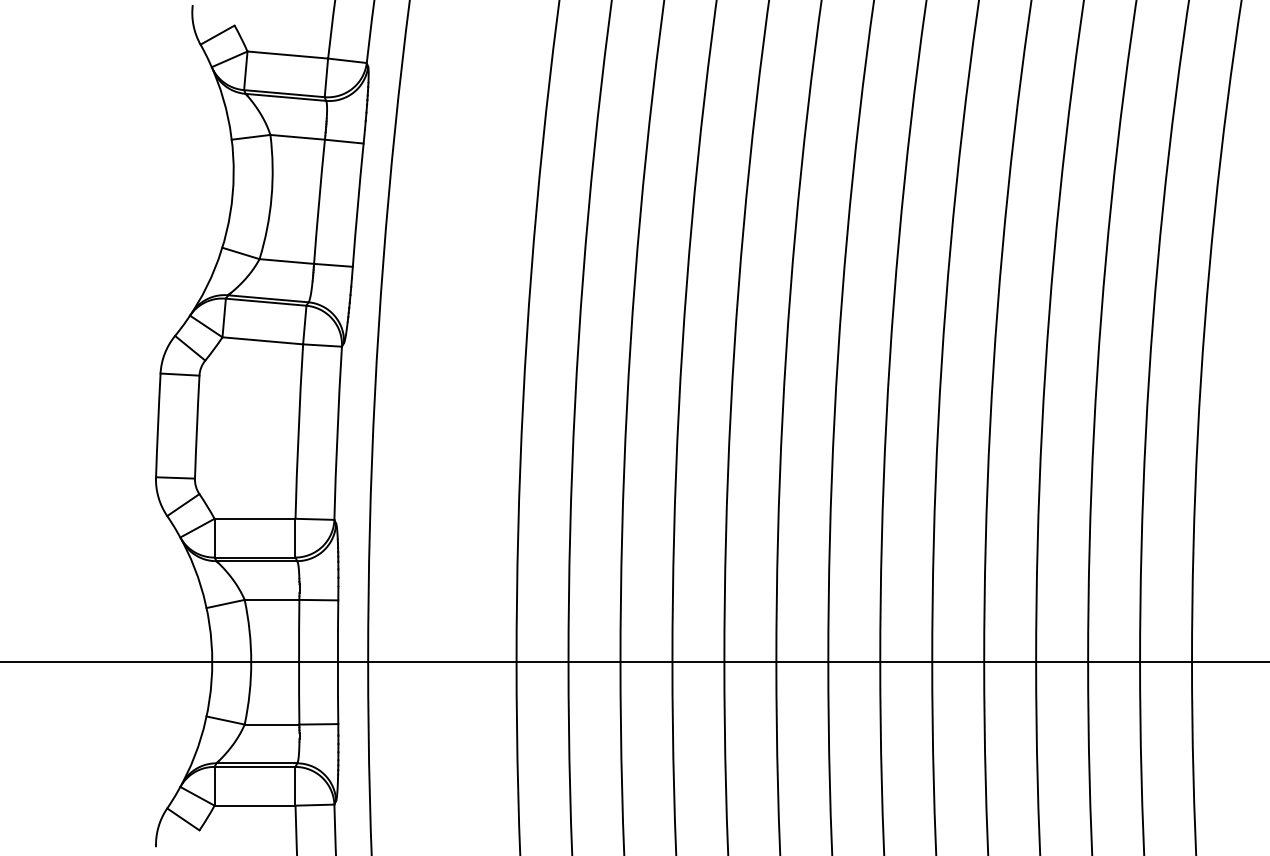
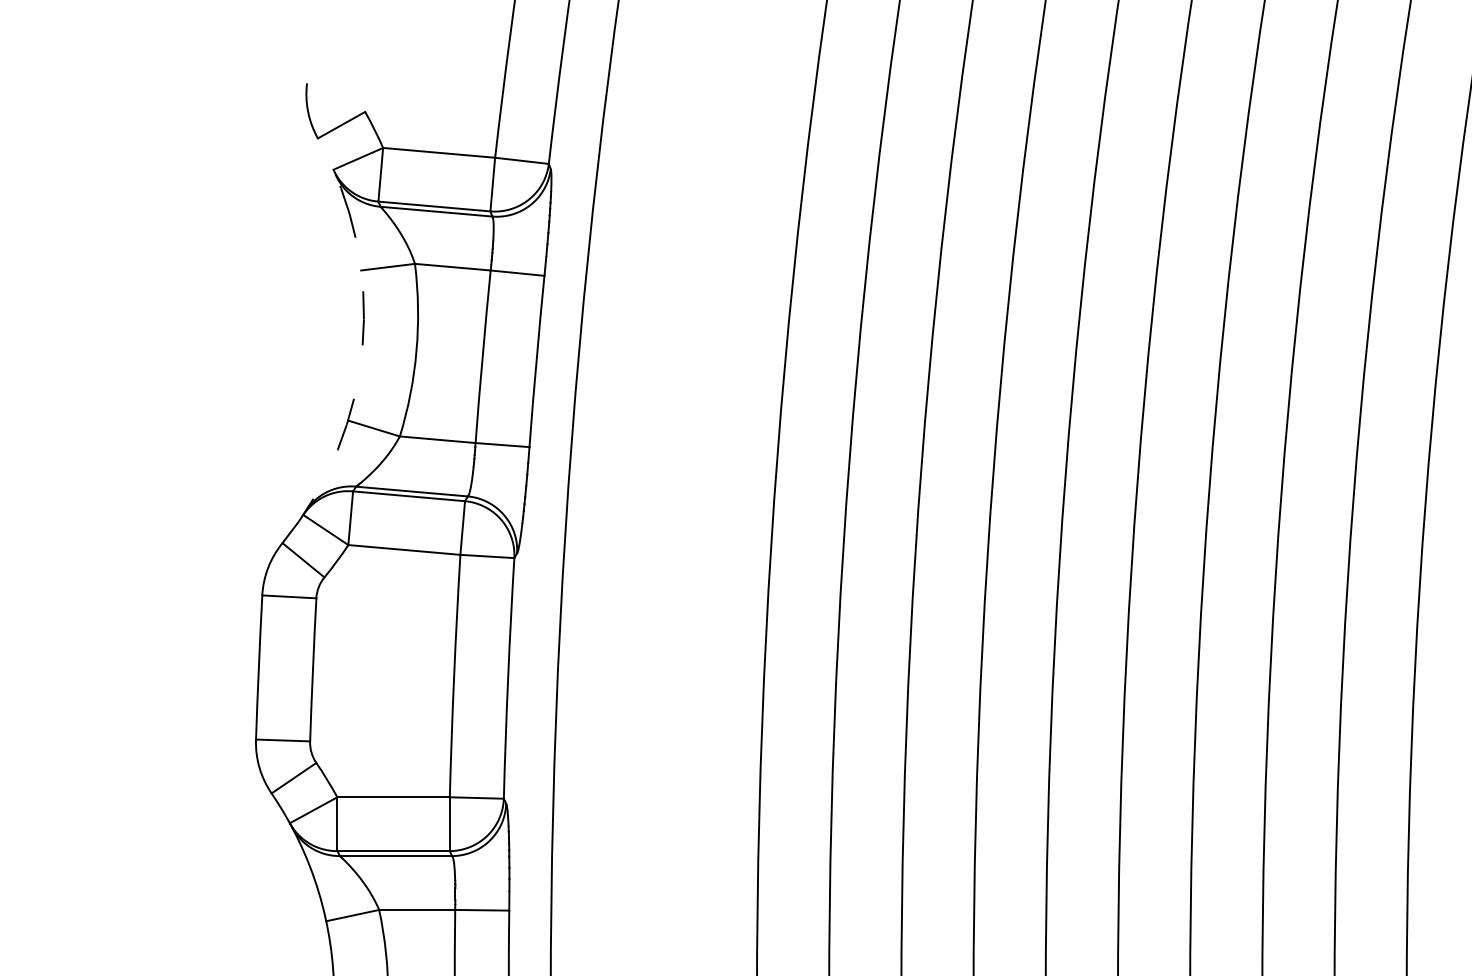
arc: (232, 194) -> (362, 346), solid -> dashed

